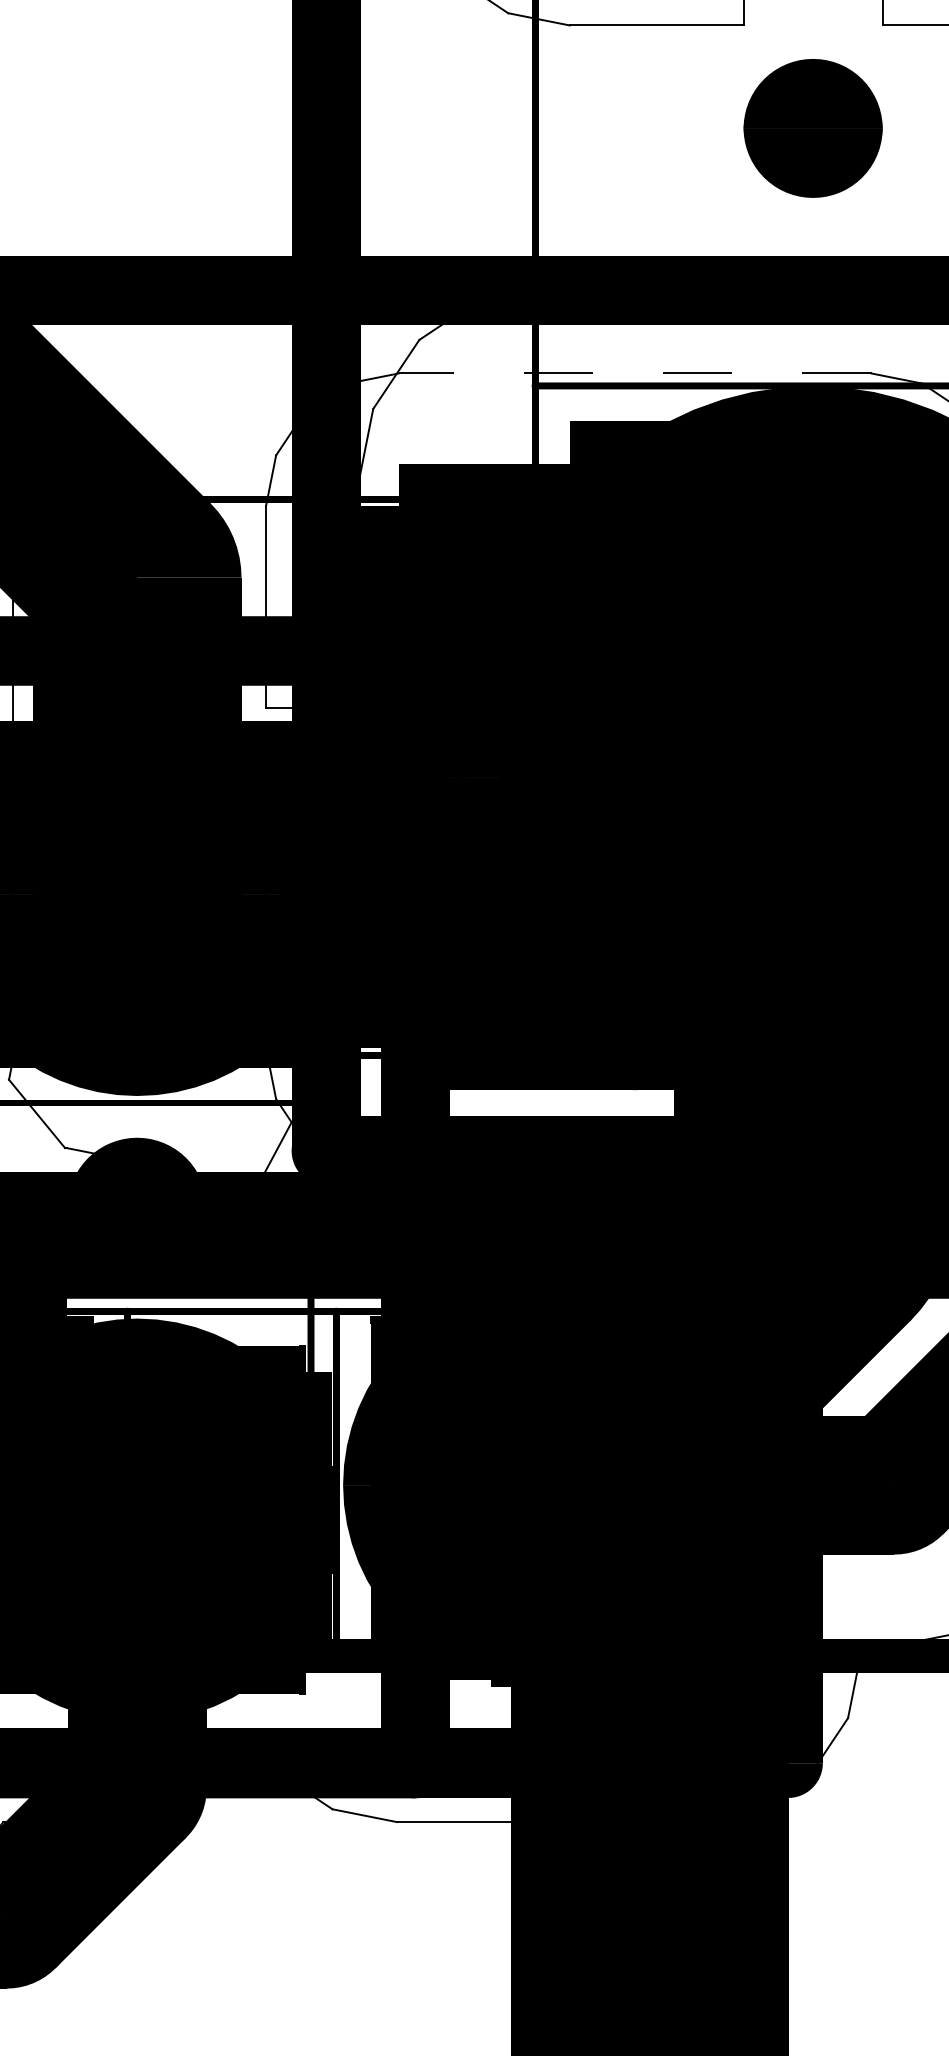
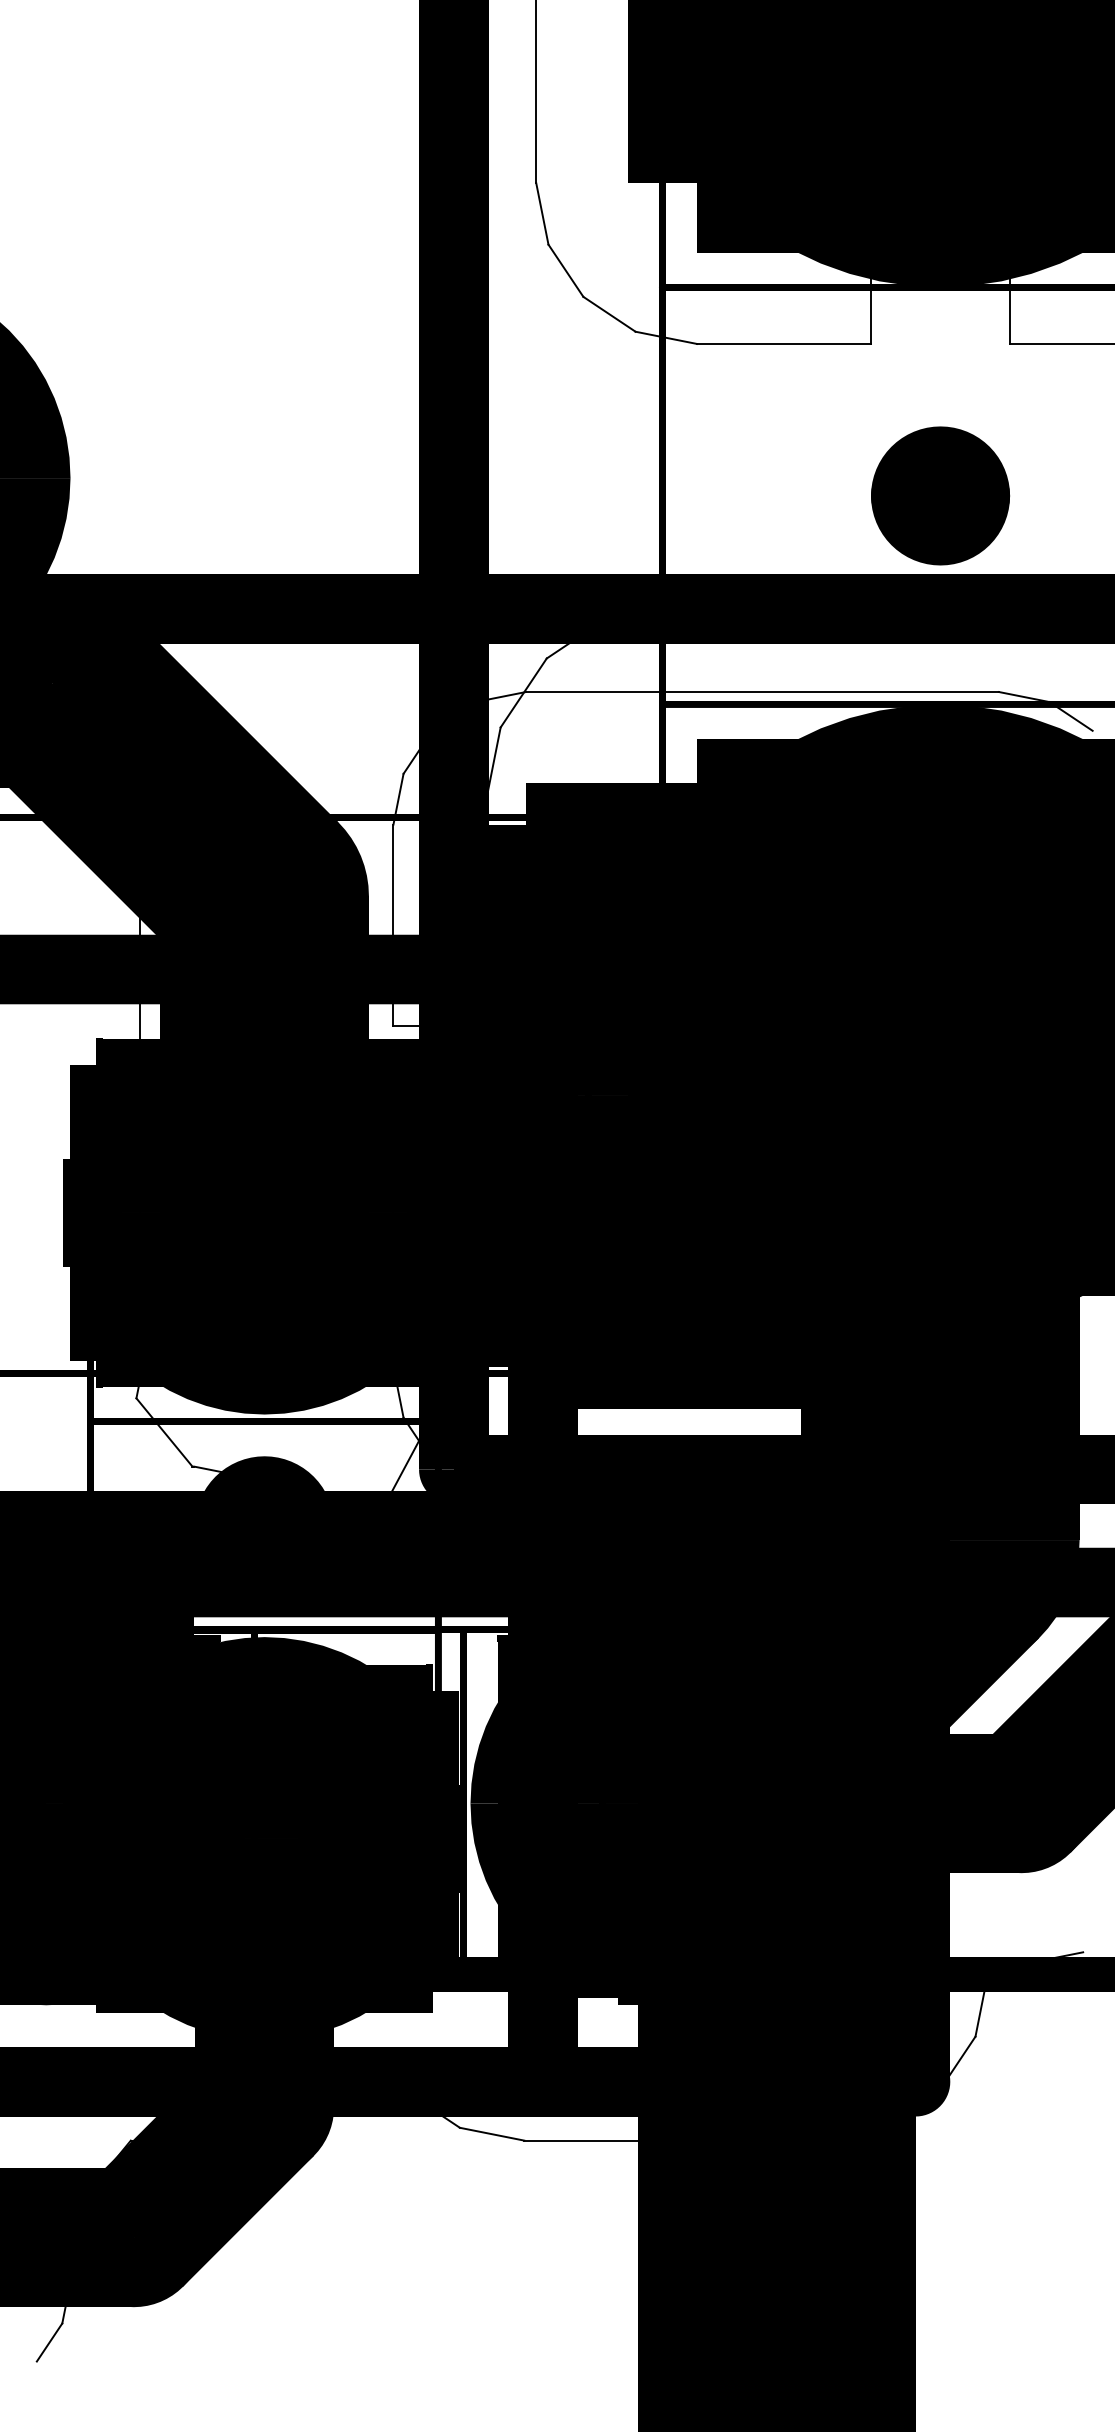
part: (813, 127) -> (940, 495), moved
line: (634, 373) -> (761, 692), dashed -> solid

